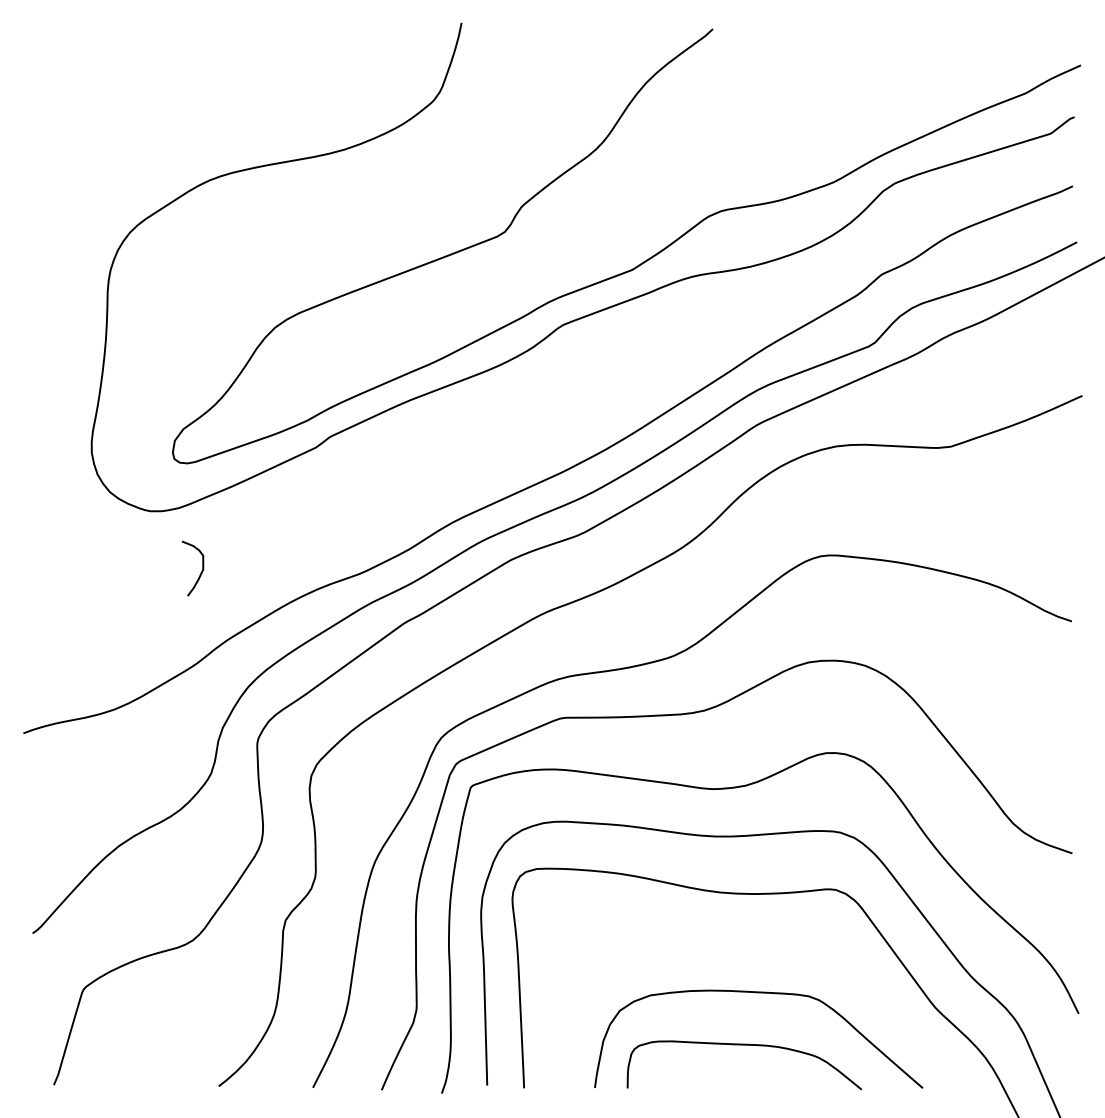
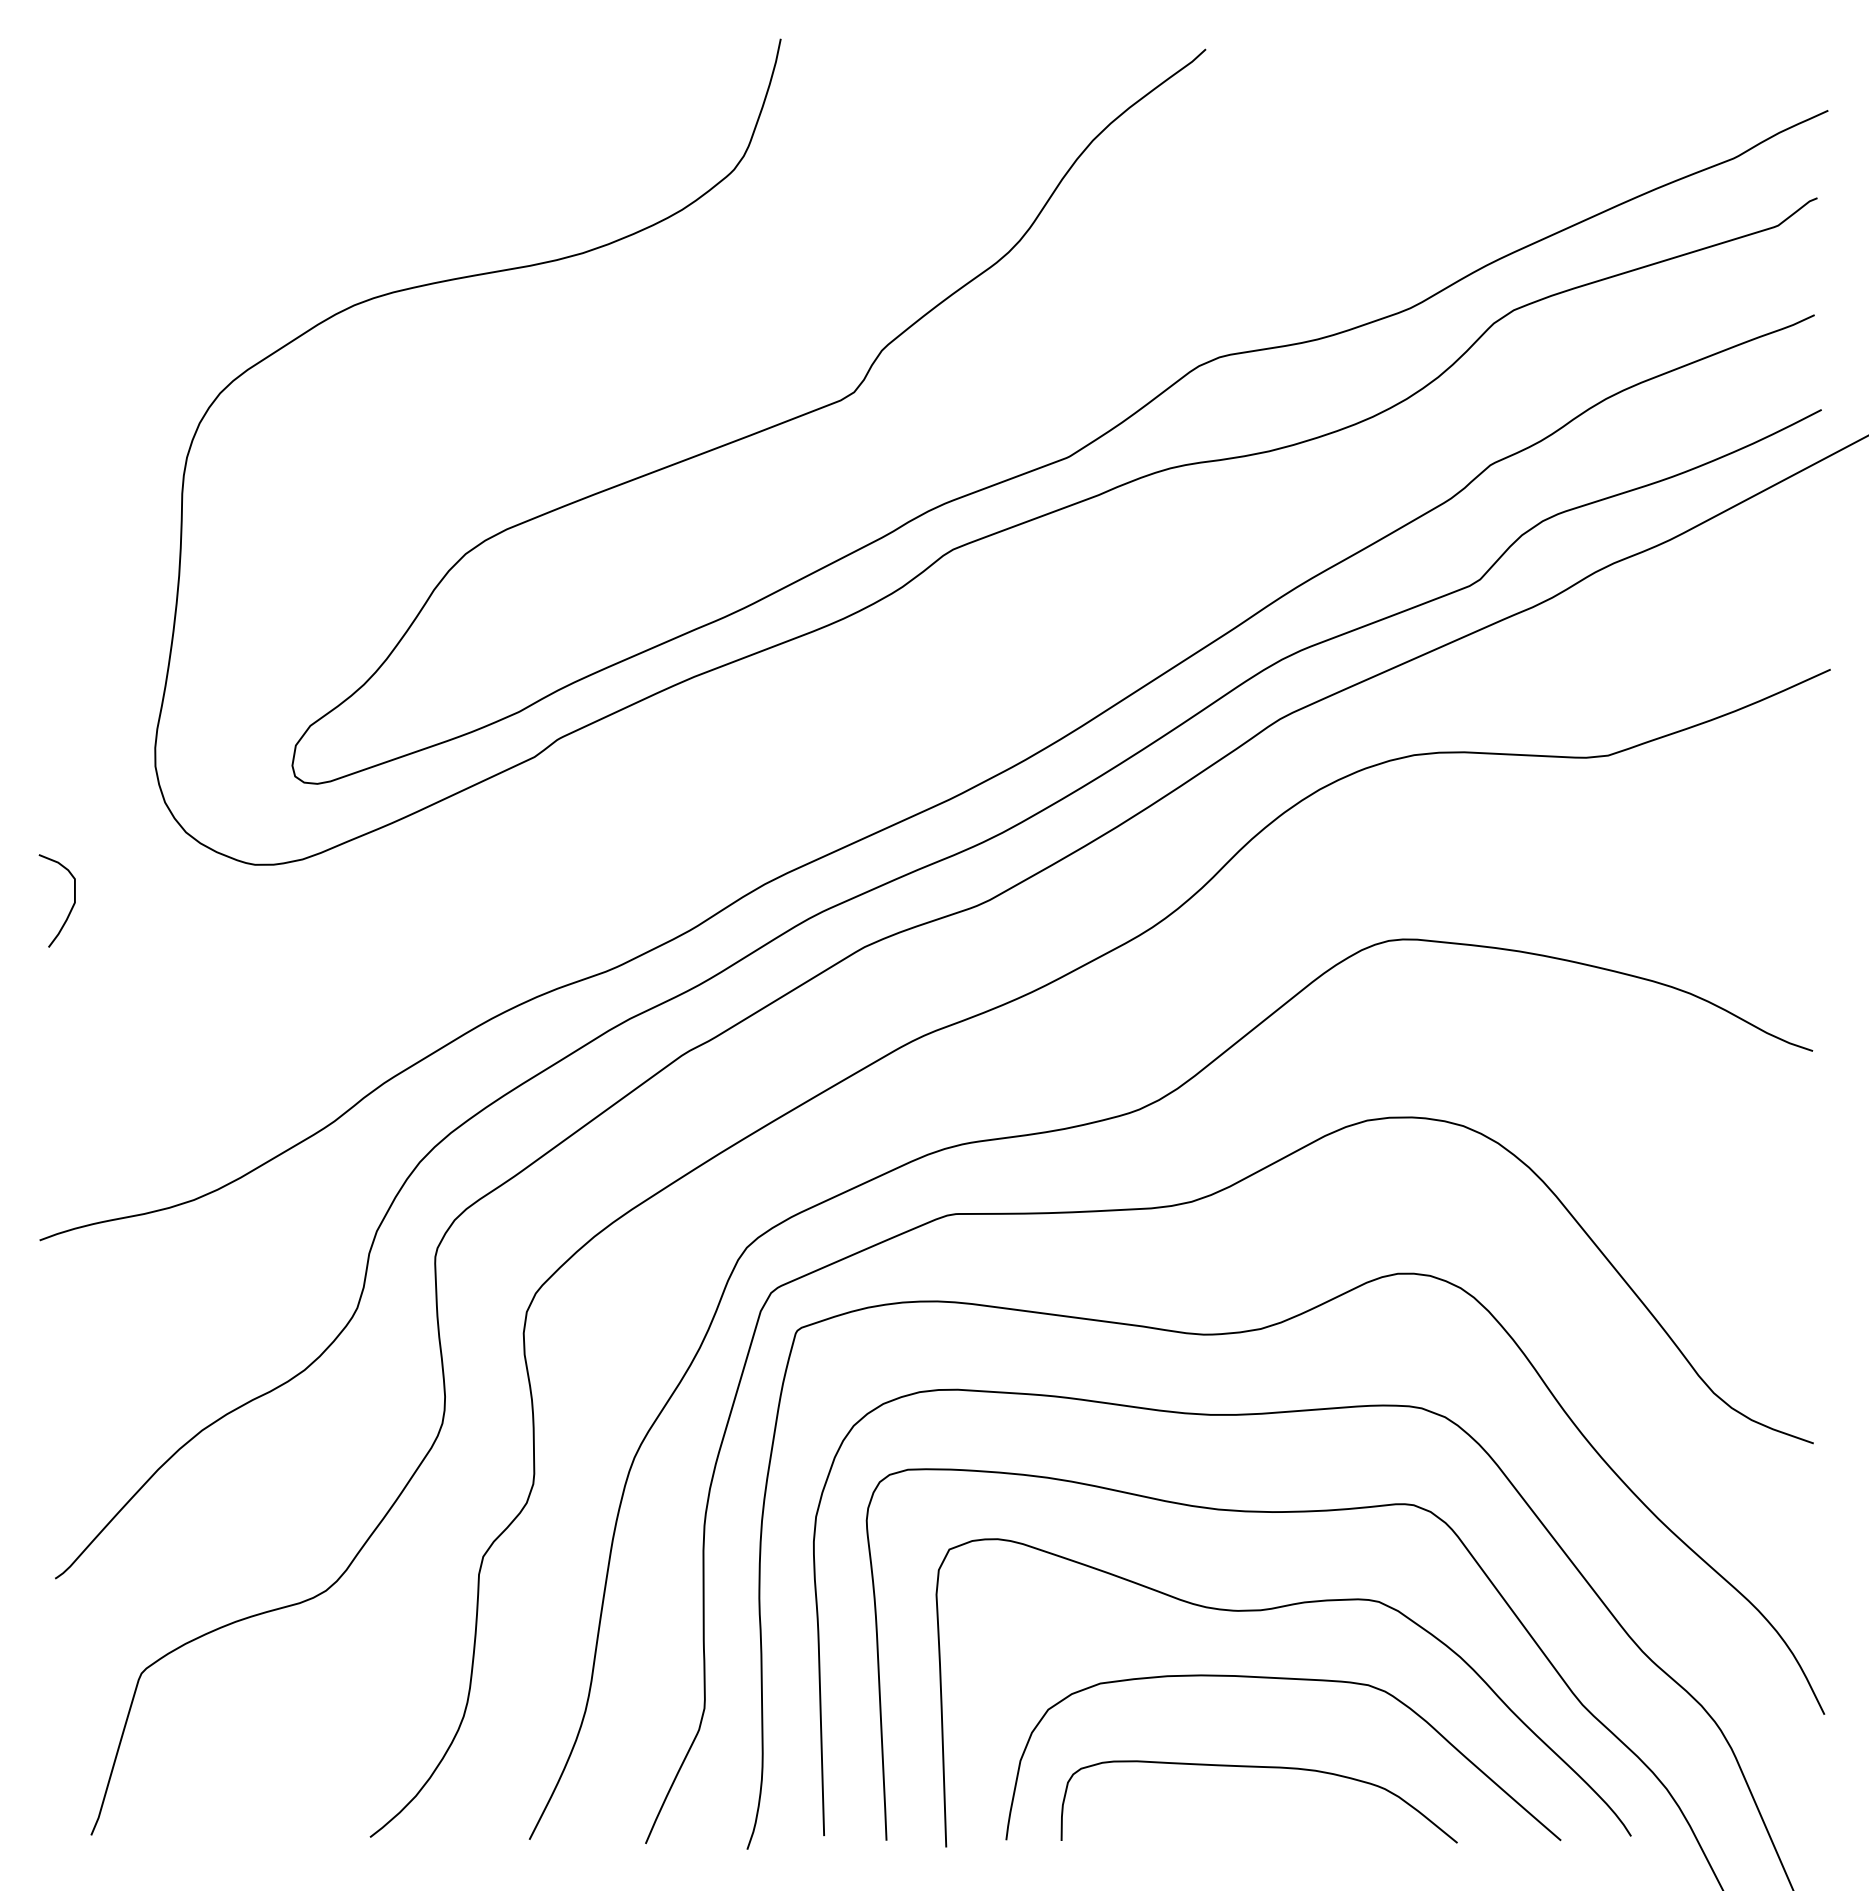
curve: (200, 572) -> (70, 907), moved
curve: (751, 952) -> (1271, 1610), added

